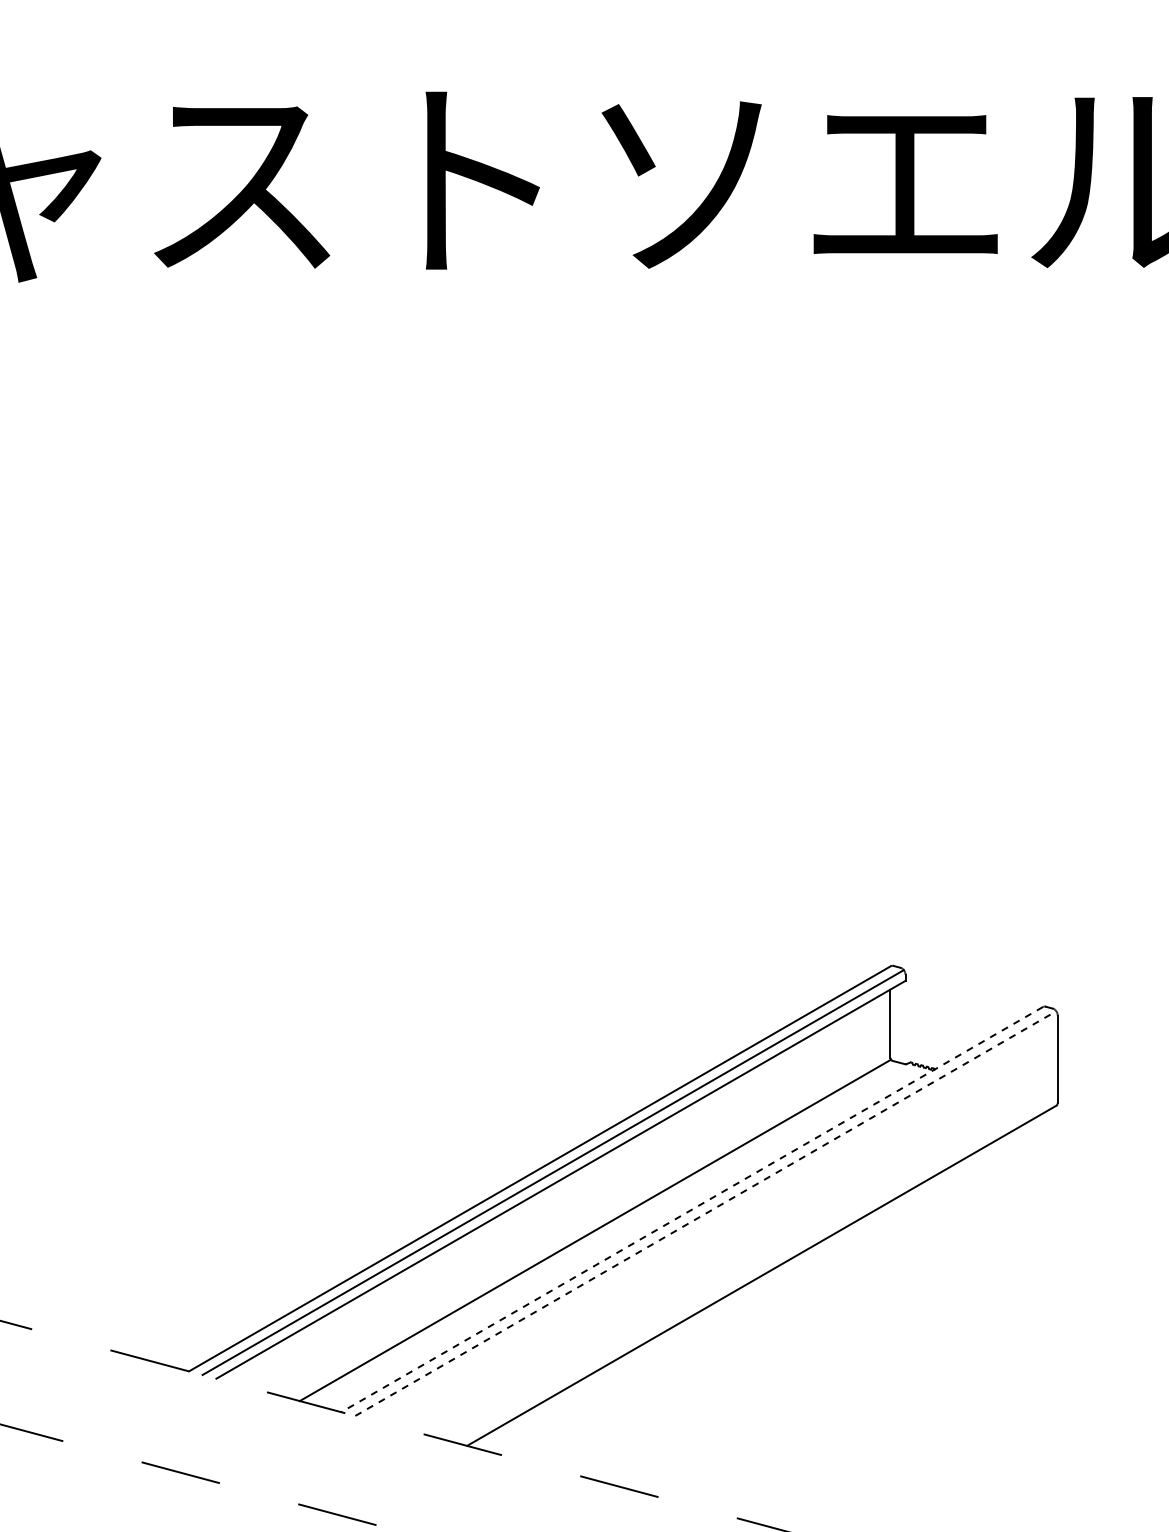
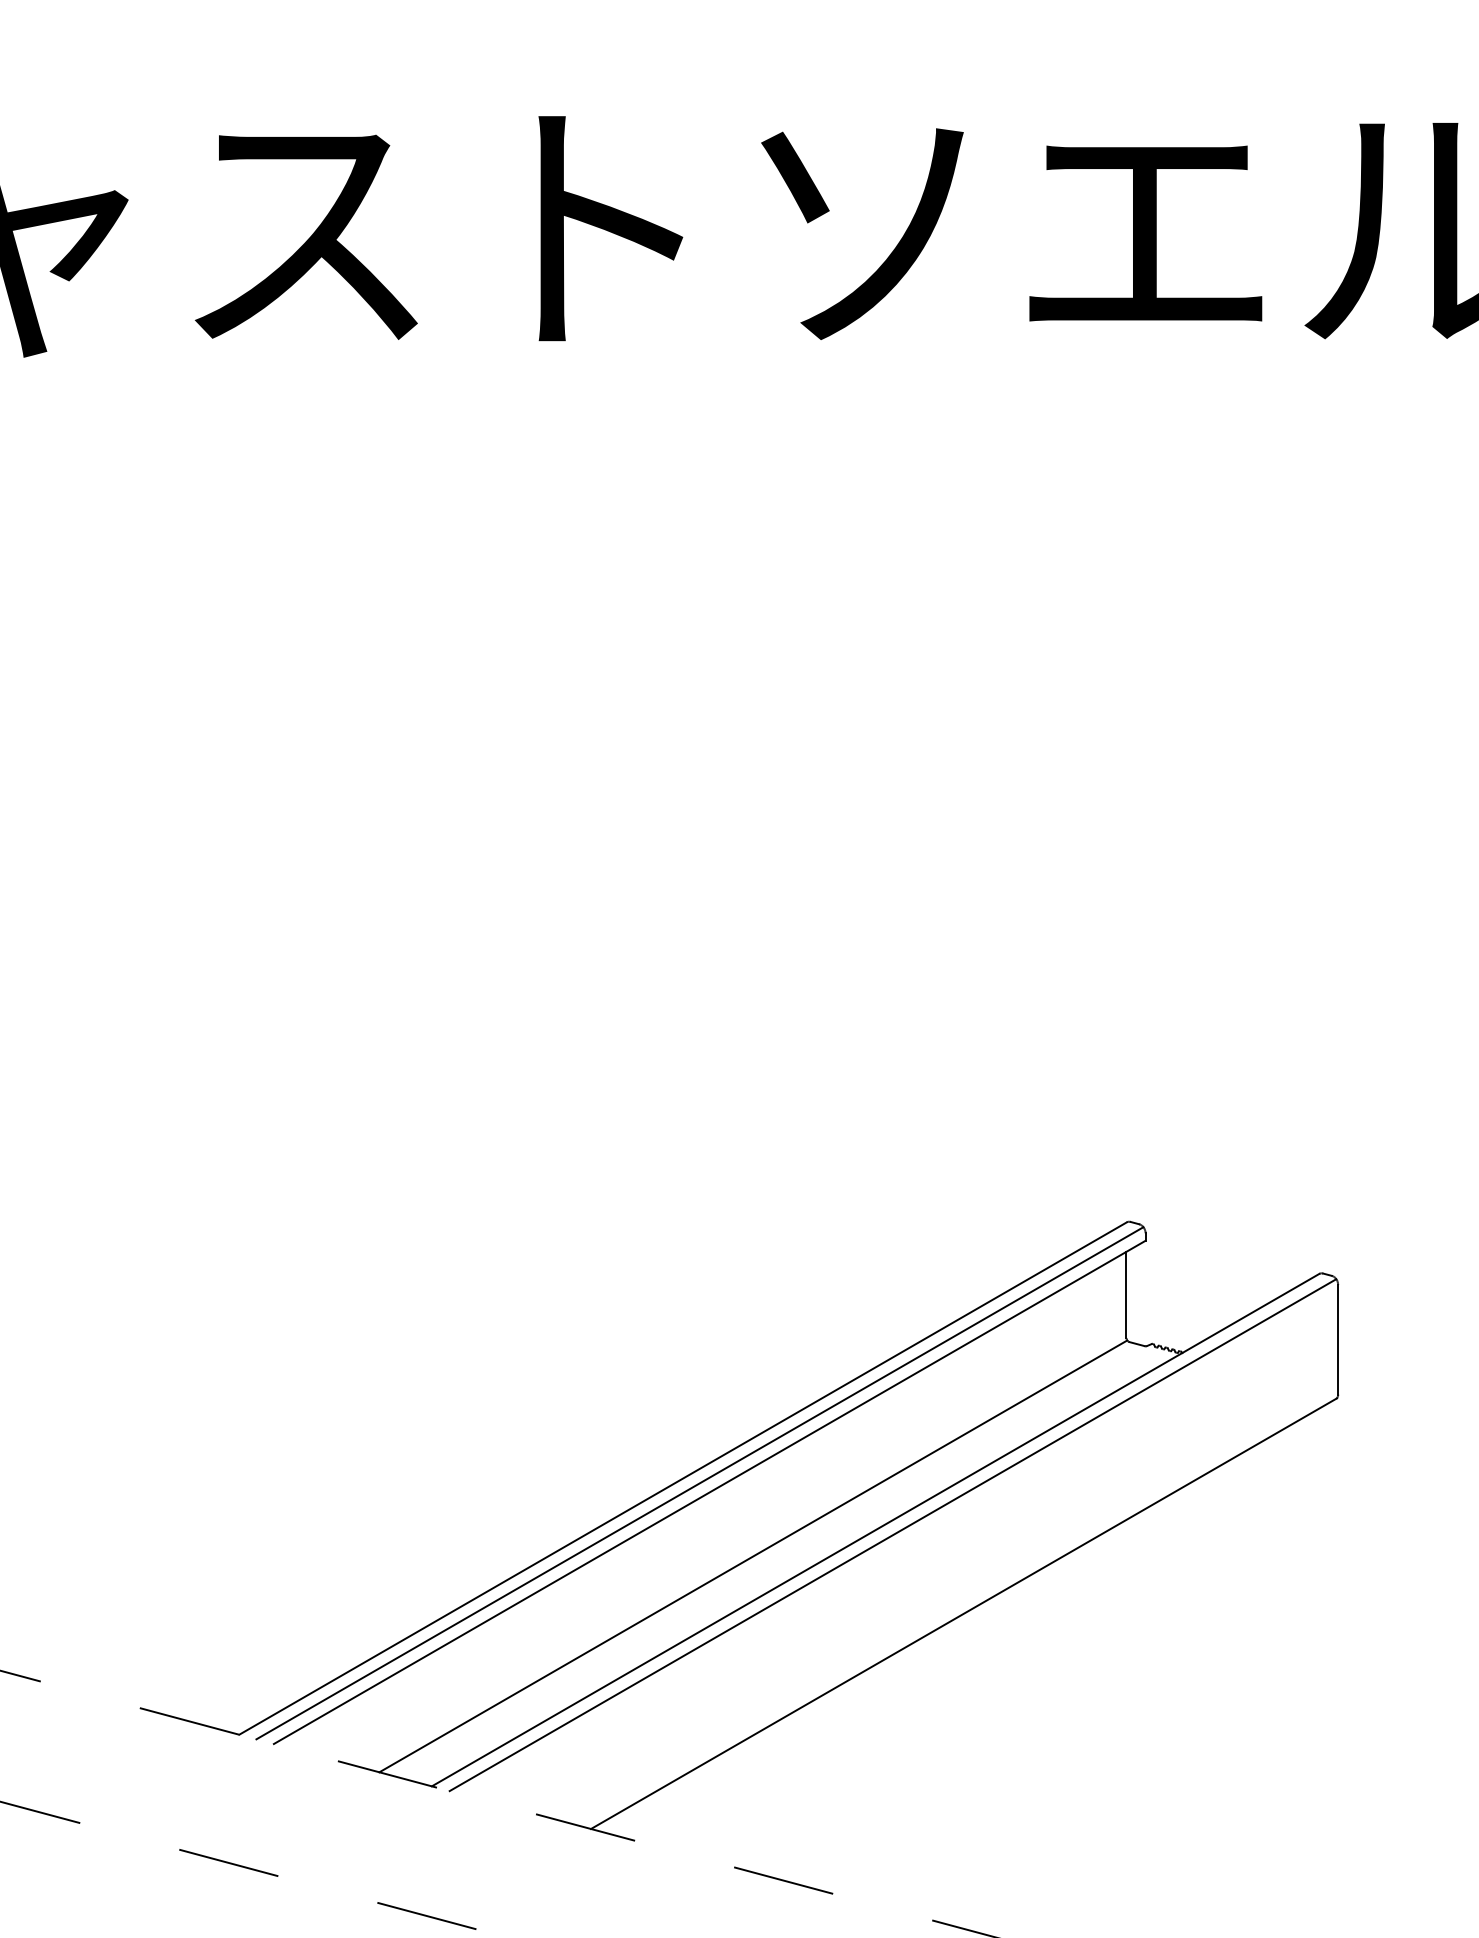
line: (691, 1209) -> (874, 1529), dashed -> solid
line: (705, 1213) -> (892, 1535), dashed -> solid

